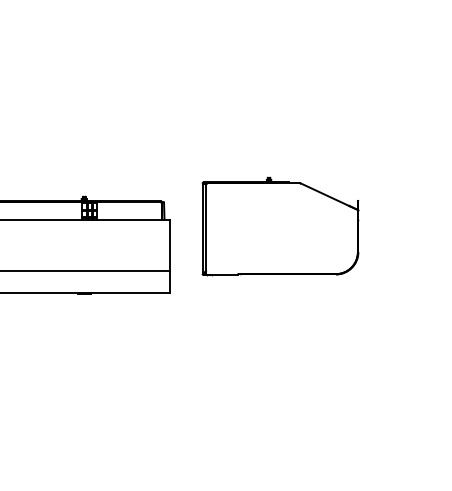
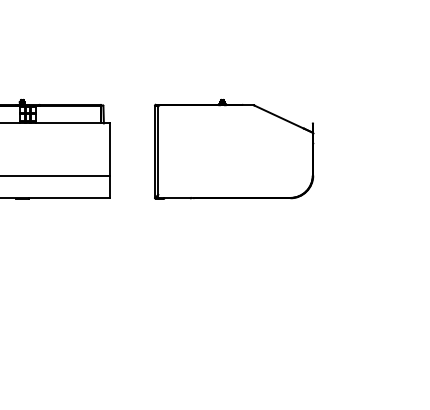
part: (280, 226) -> (234, 149), moved

